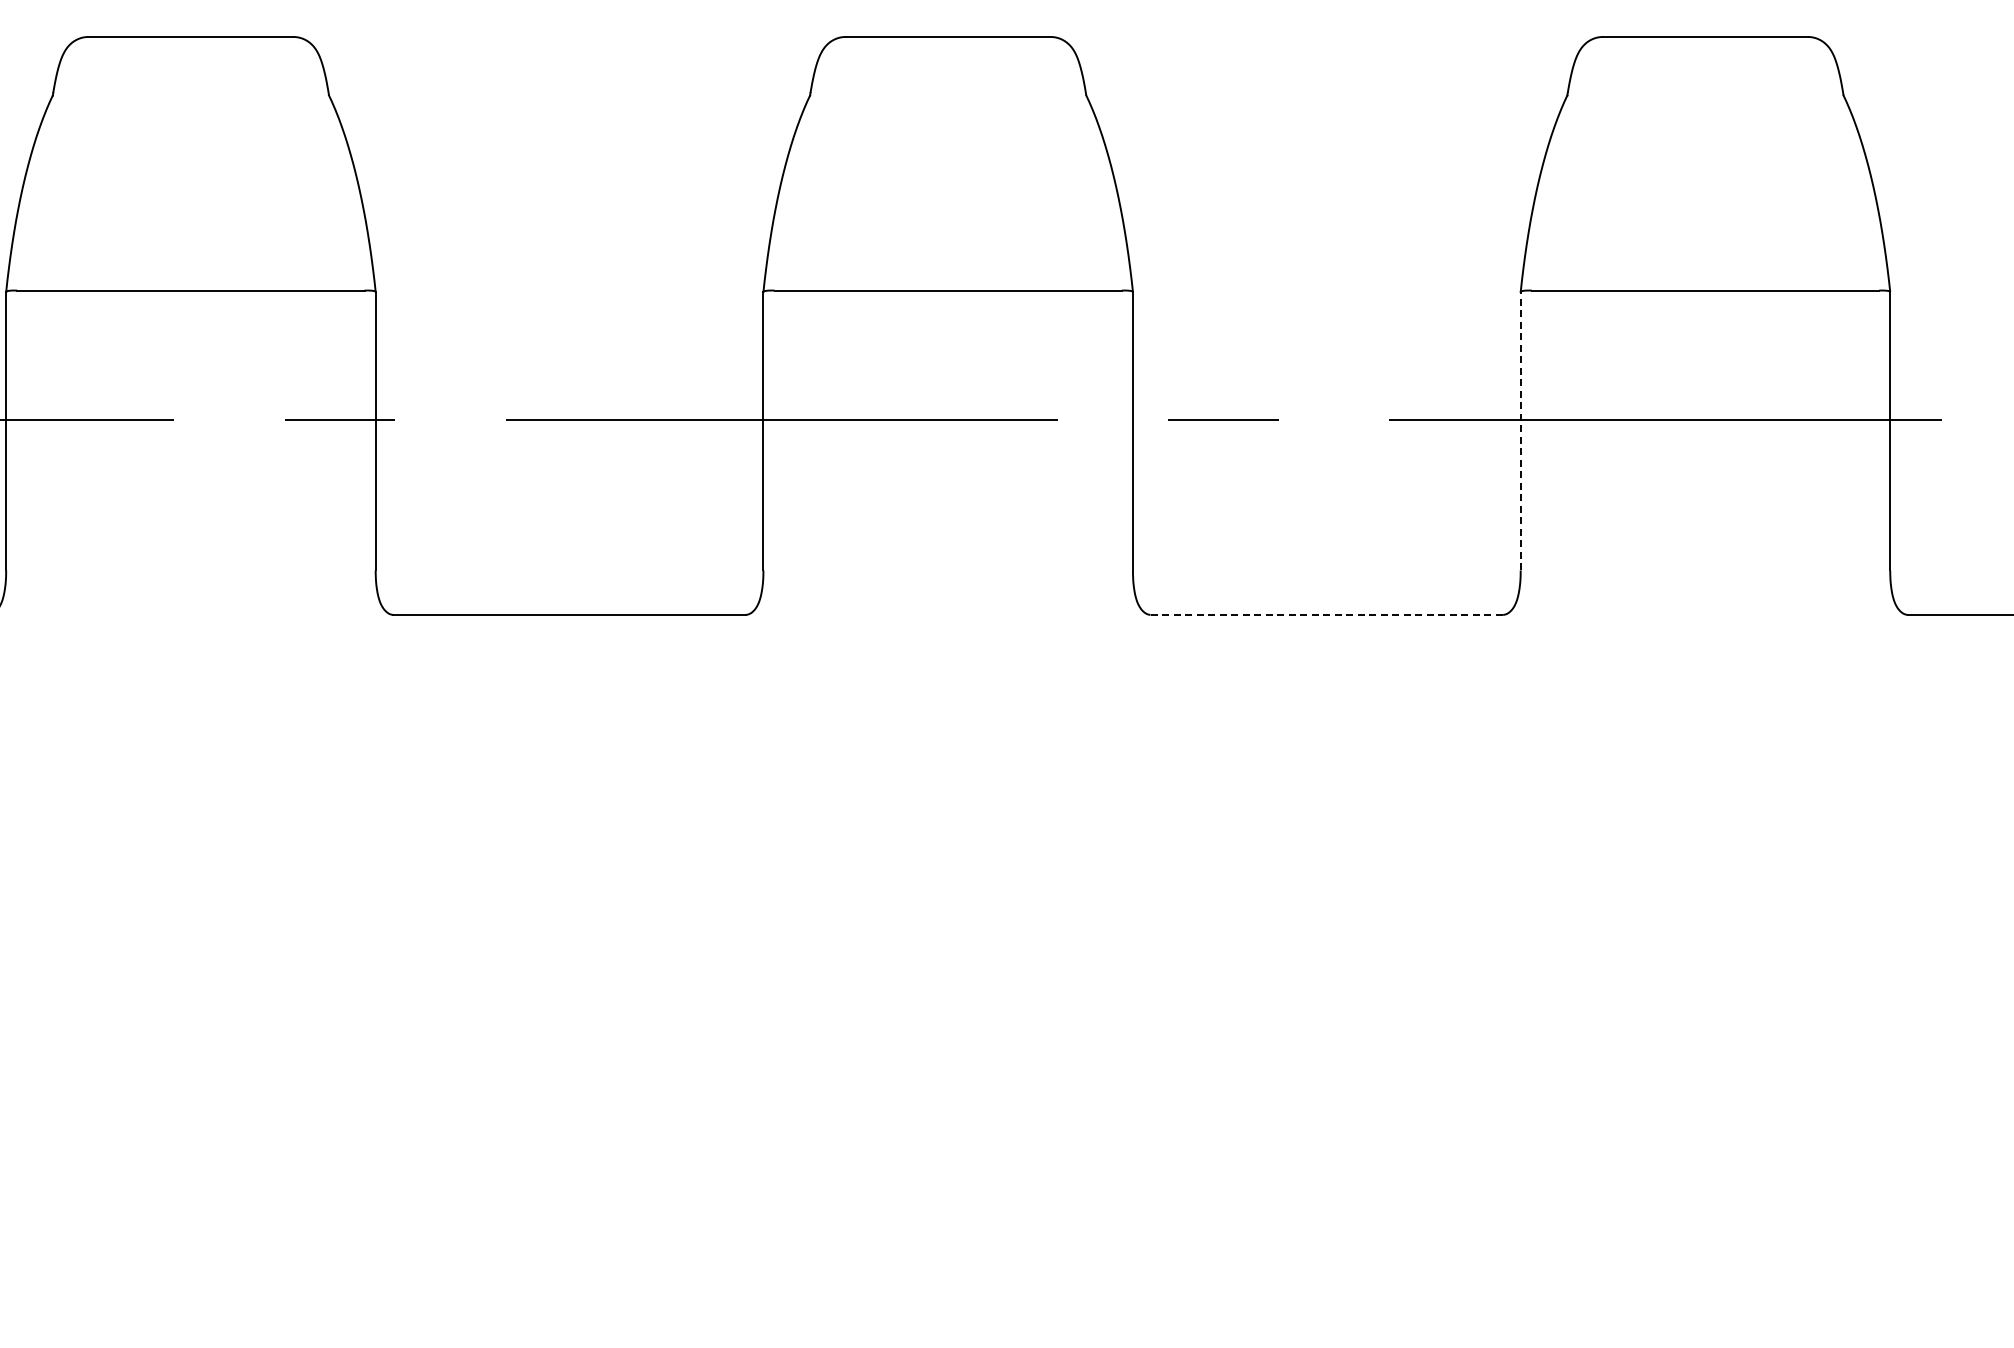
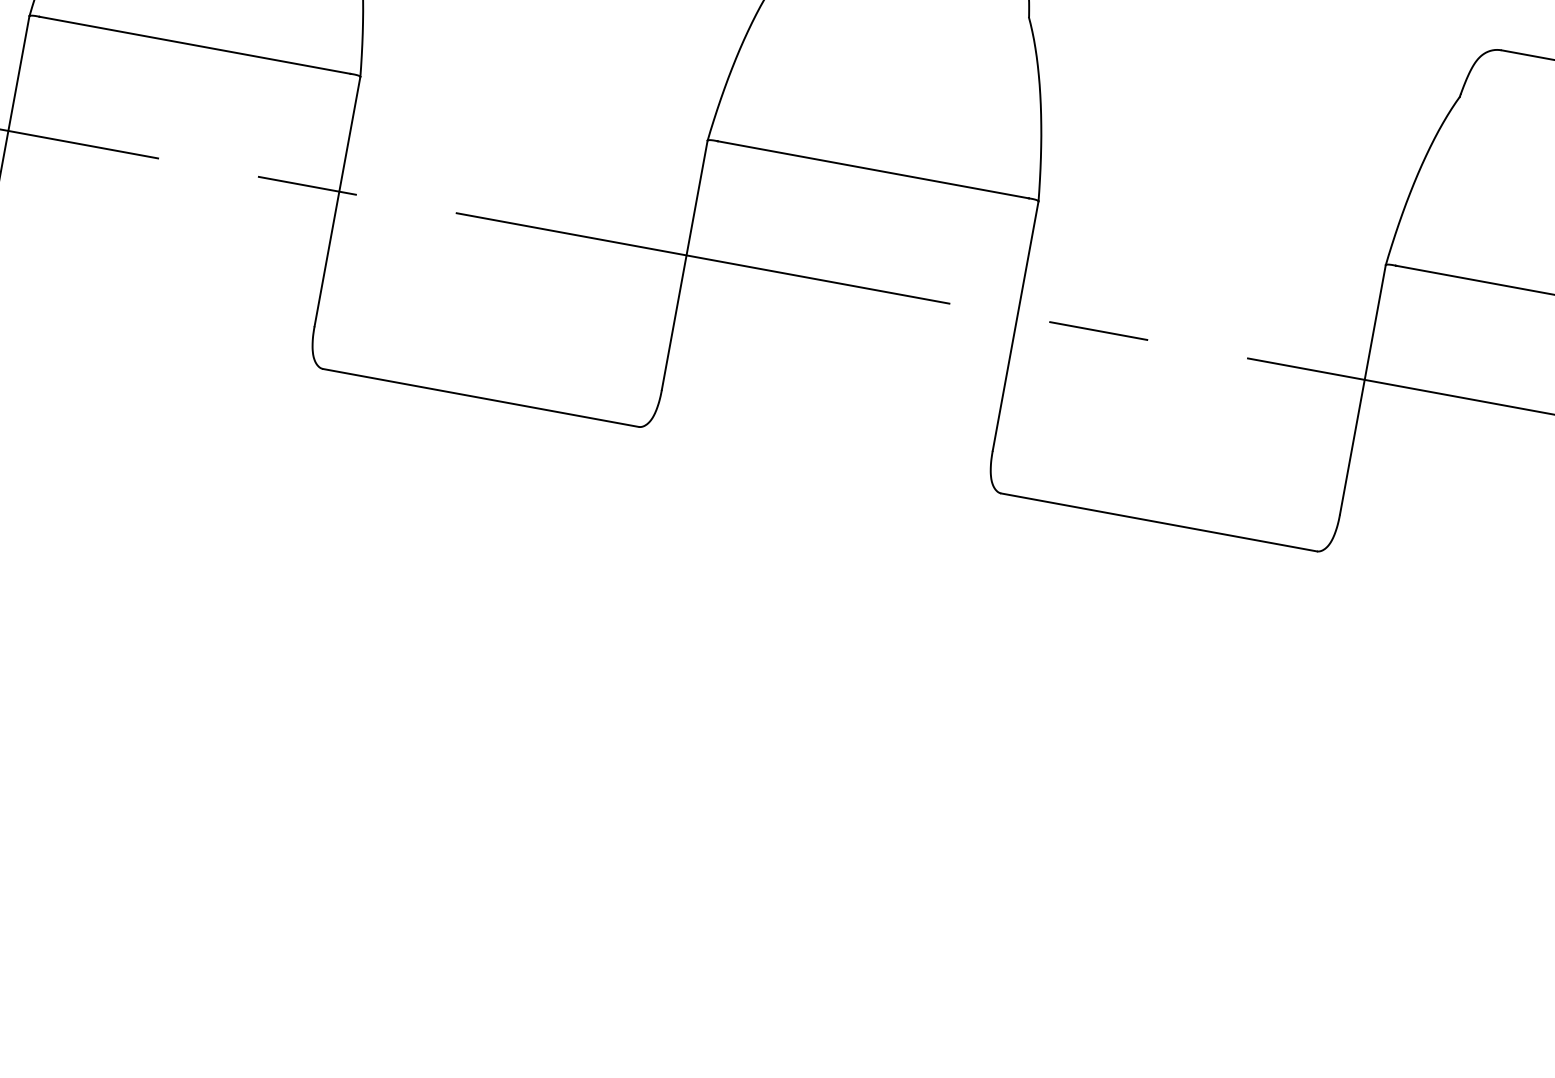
line: (1520, 430) -> (1362, 389), dashed -> solid
line: (1327, 614) -> (1159, 522), dashed -> solid

